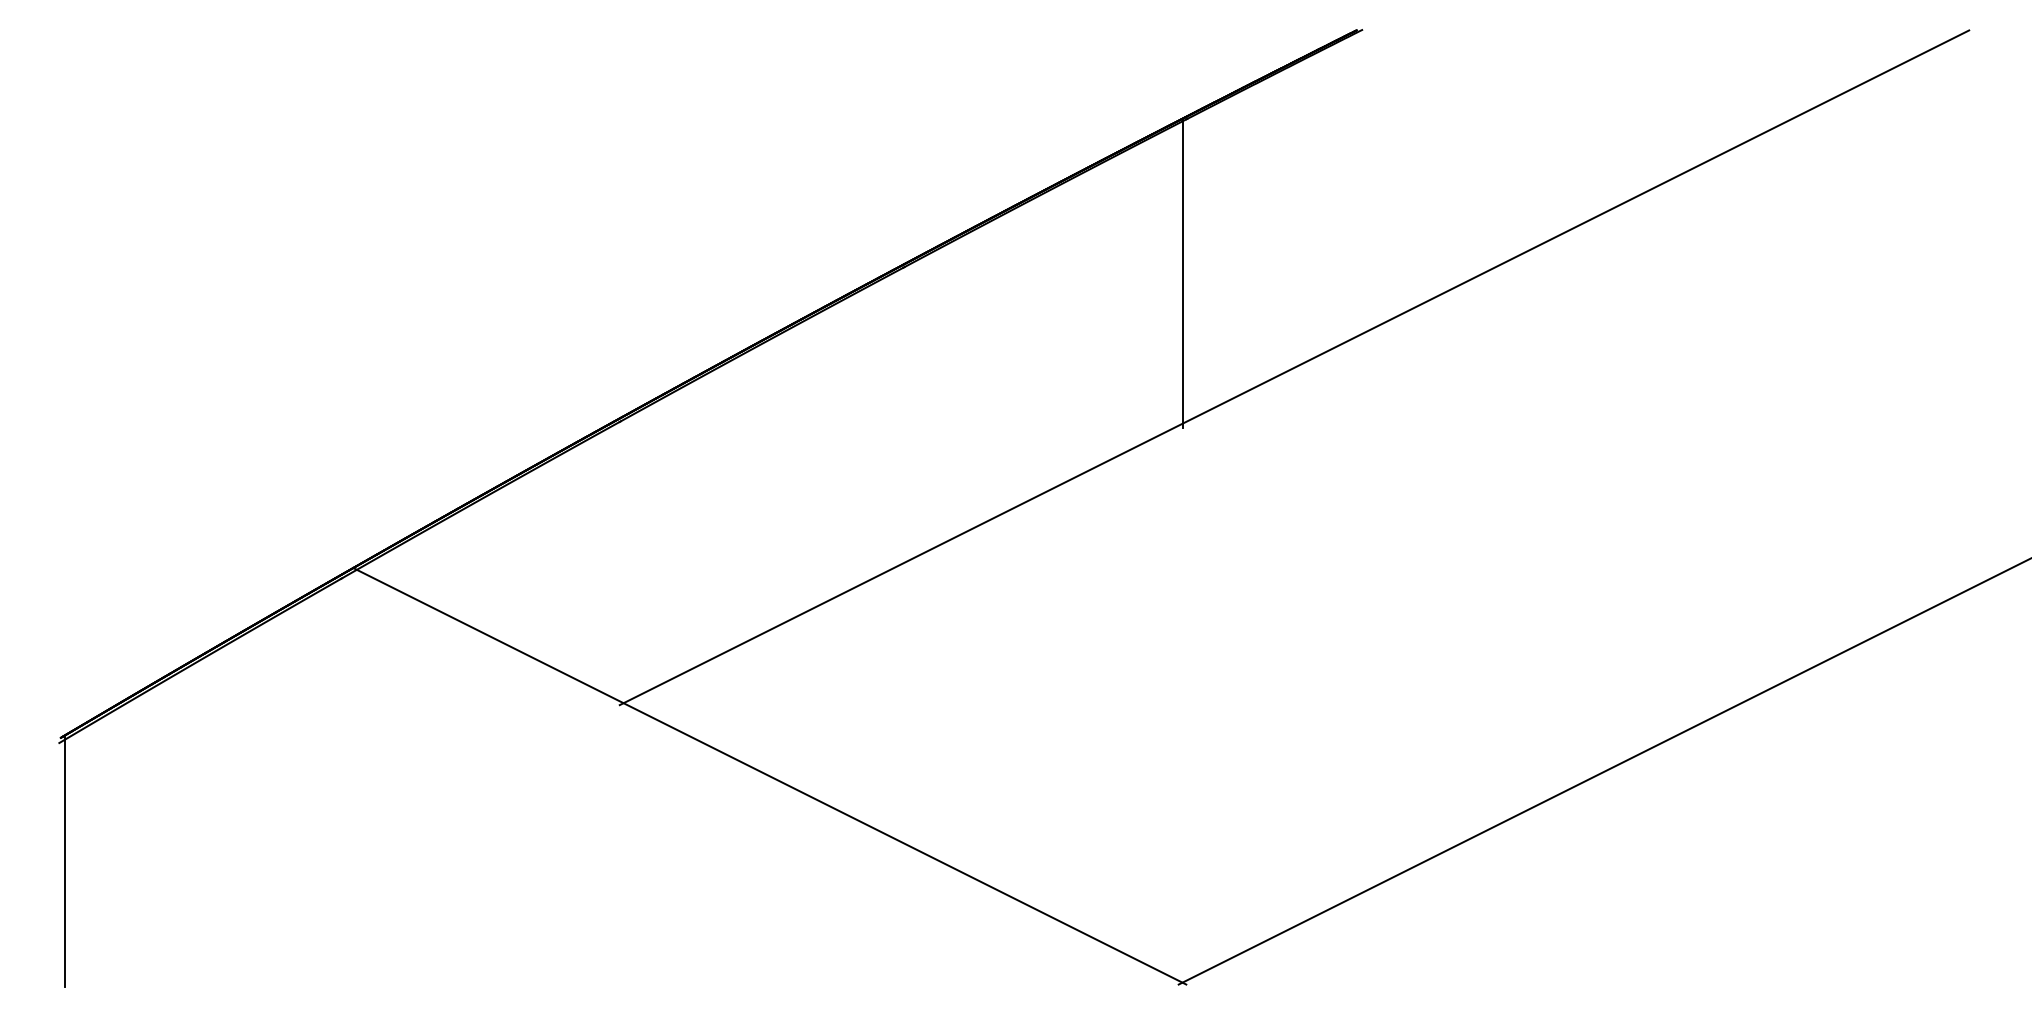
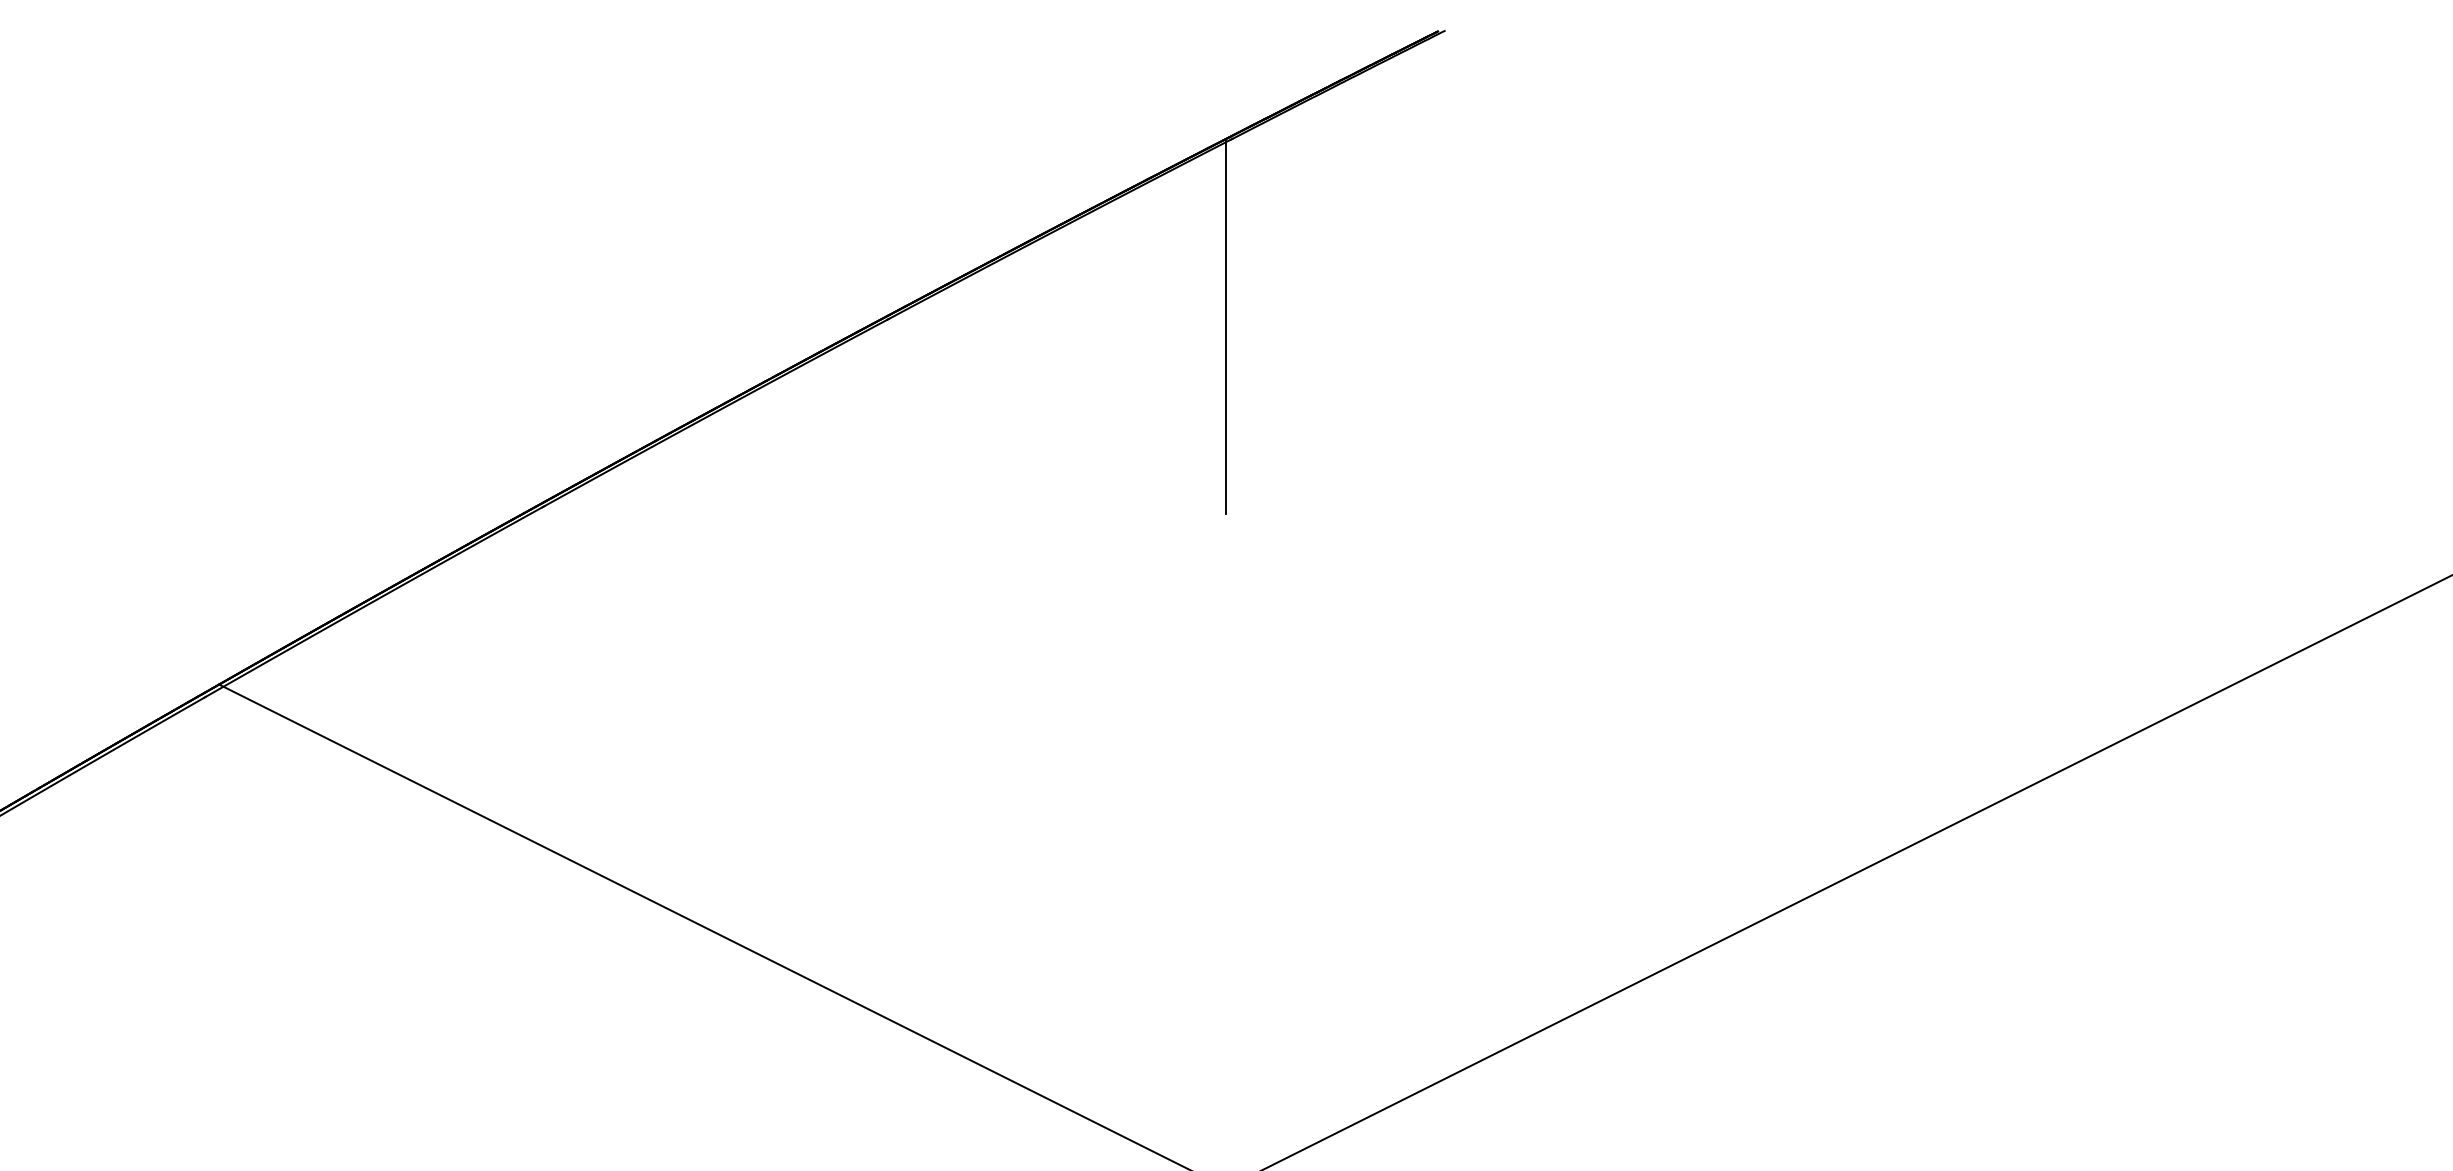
line: (1294, 367) -> (1362, 440), removed

